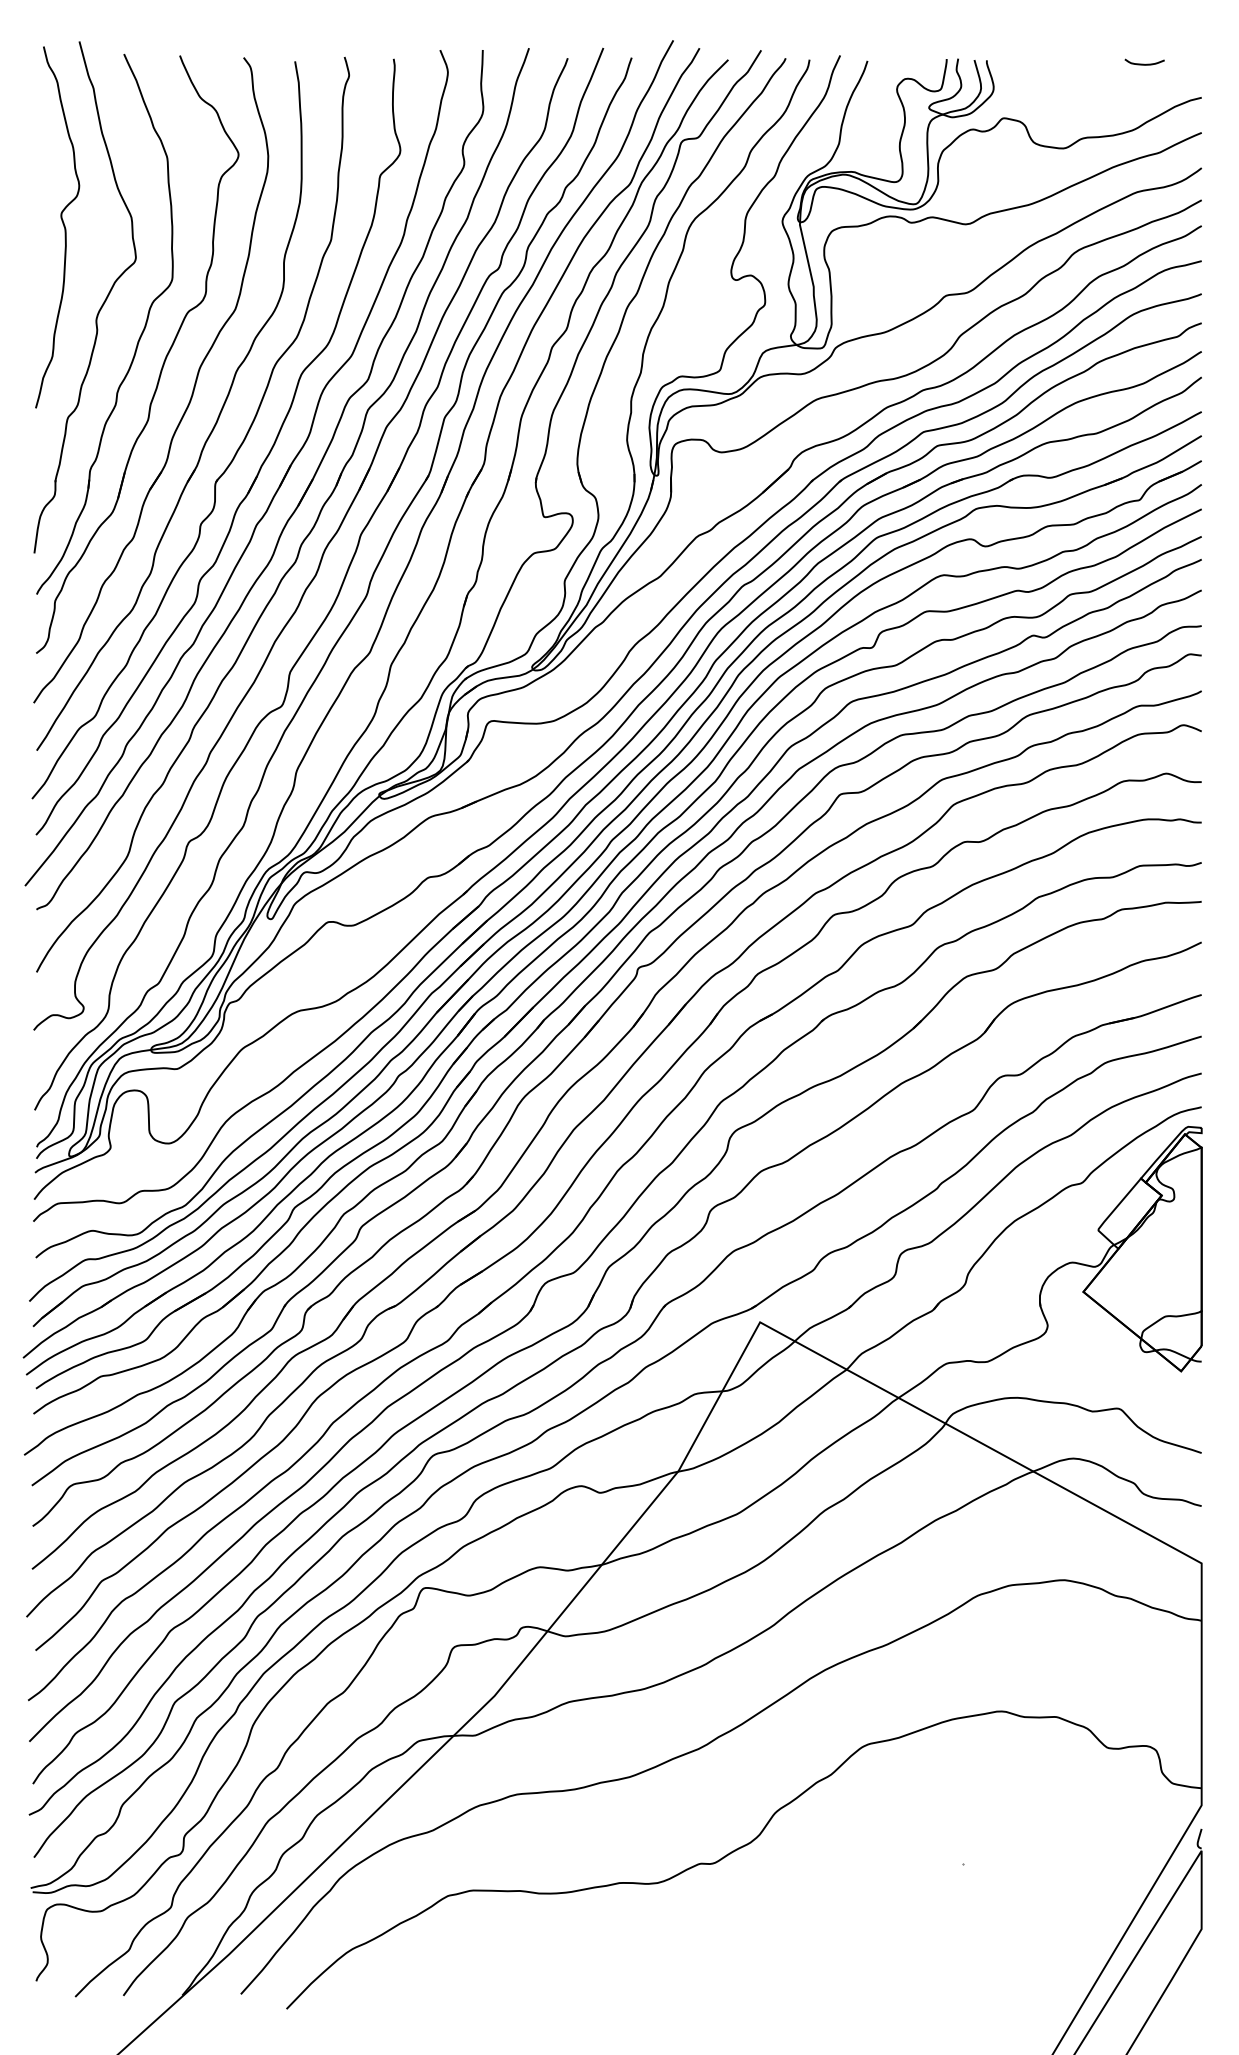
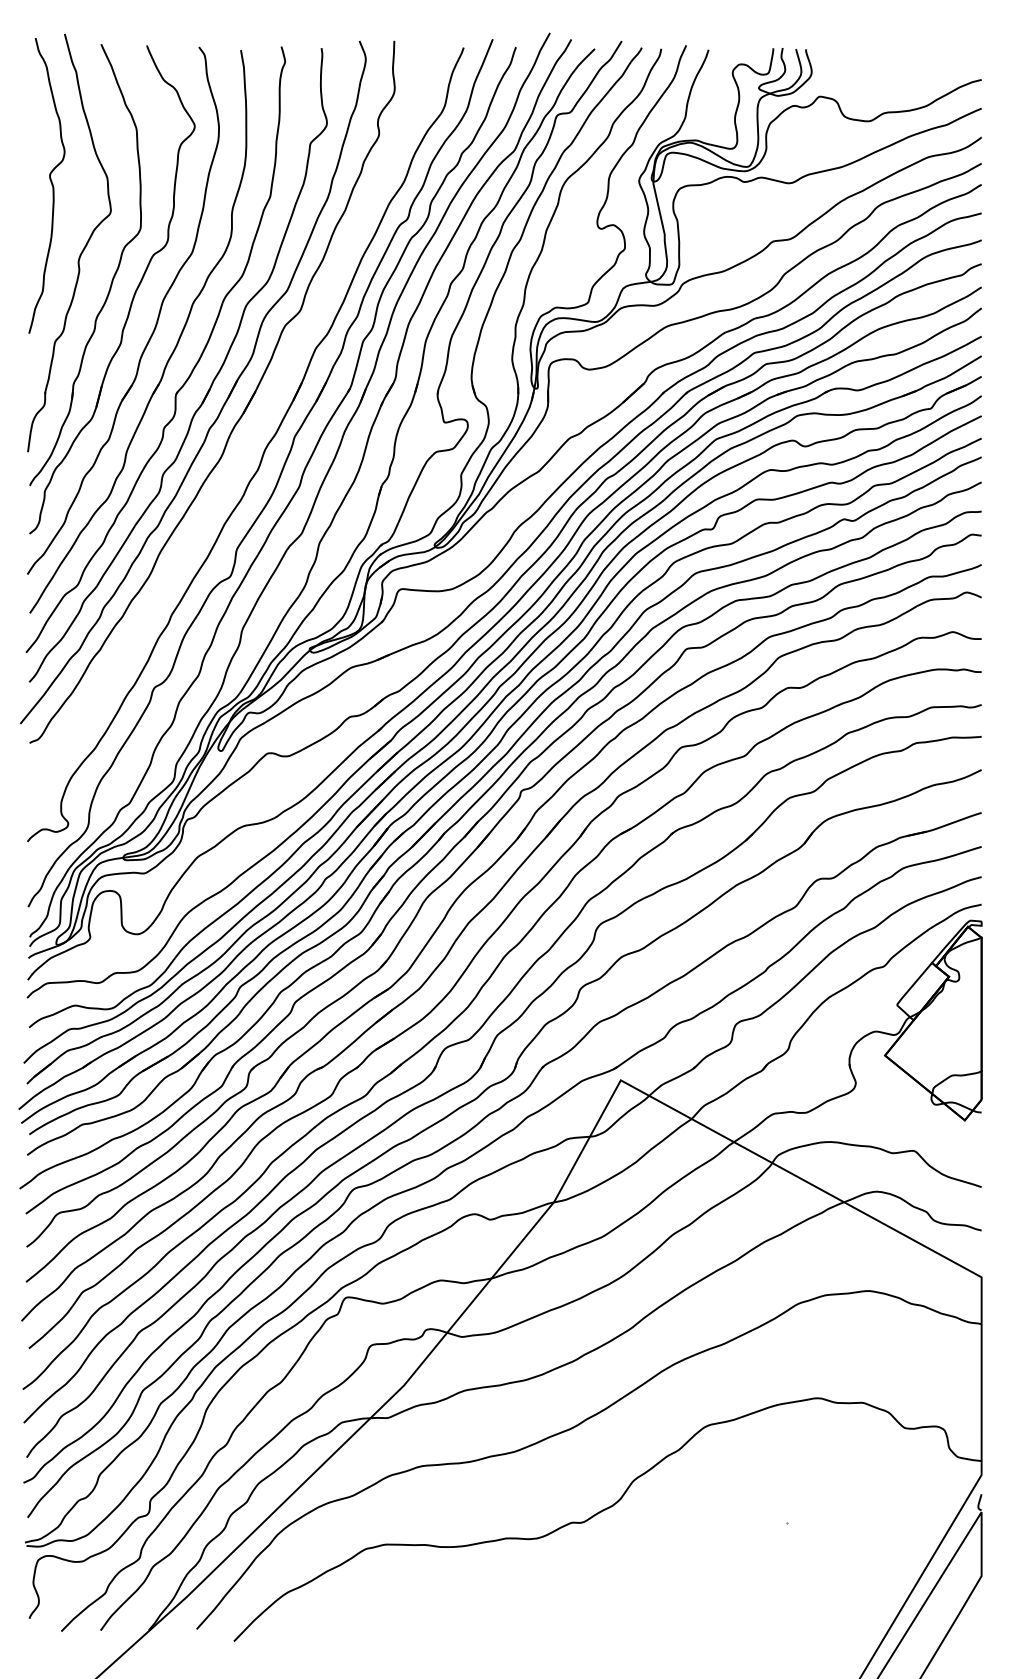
curve: (1143, 64) -> (934, 52), removed
part: (310, 529) -> (253, 432), removed

